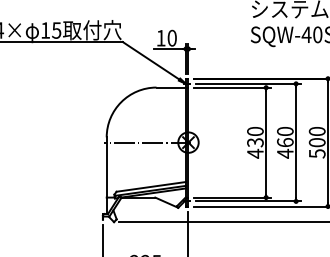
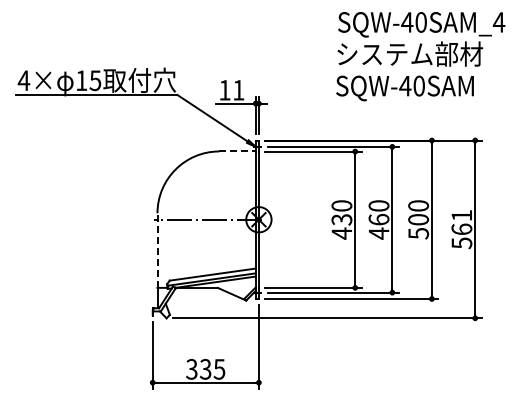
text: (172, 37) -> (238, 89), 10 -> 11
line: (172, 87) -> (238, 151), solid -> dashed
line: (106, 167) -> (157, 250), solid -> dashed

